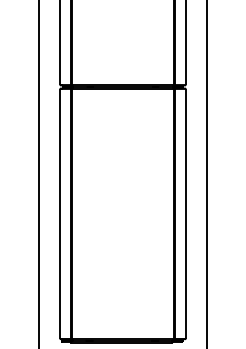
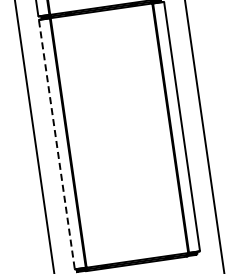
line: (60, 213) -> (57, 144), solid -> dashed

